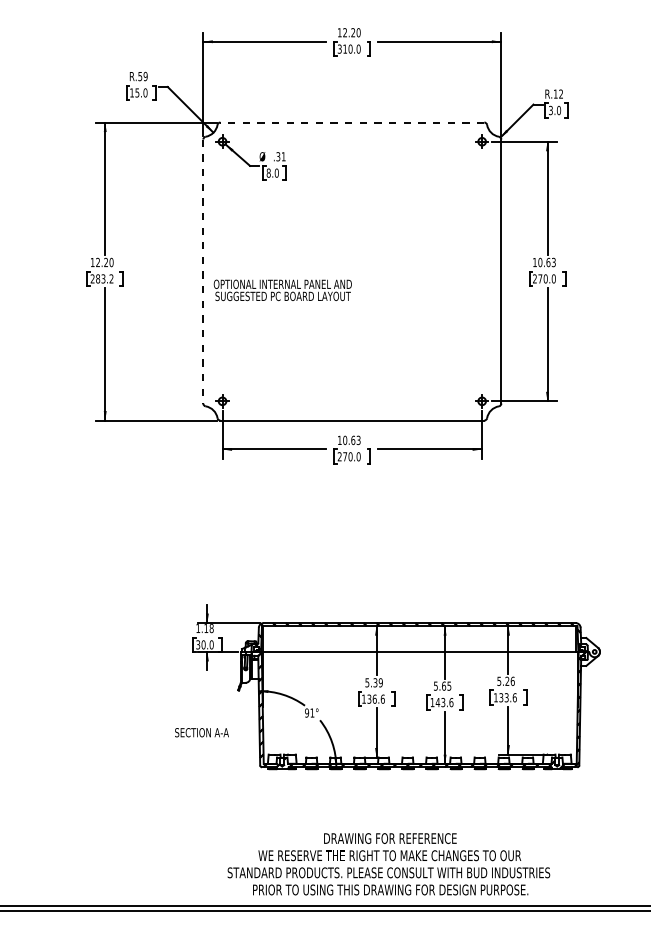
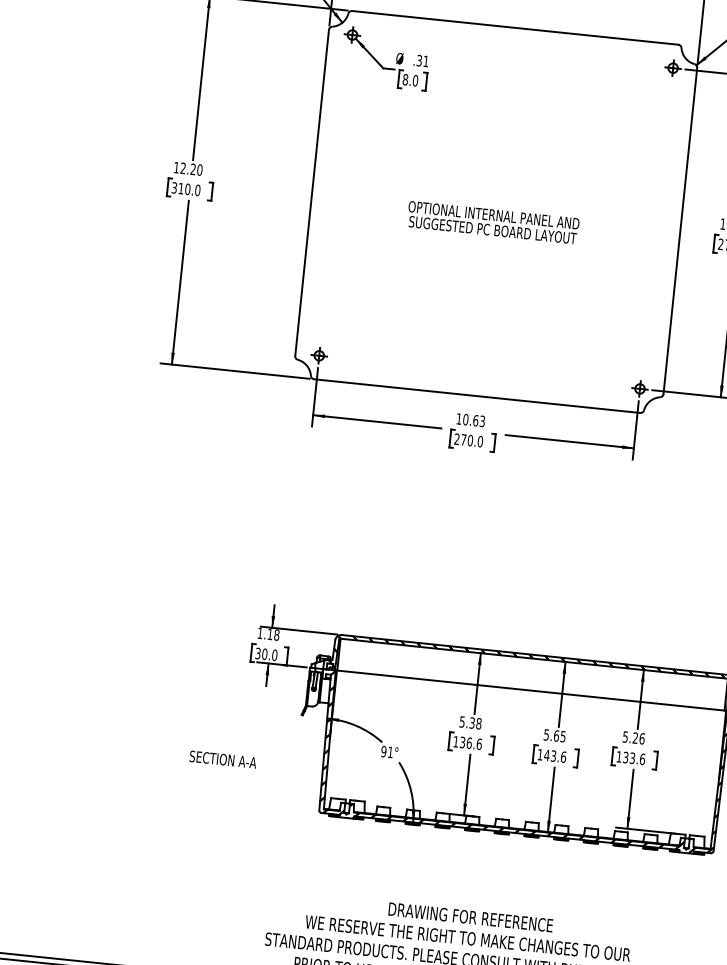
line: (352, 122) -> (515, 27), dashed -> solid
line: (203, 271) -> (312, 192), dashed -> solid
text: (101, 278) -> (185, 188), 283.2 -> 310.0
text: (282, 290) -> (492, 222), moved
text: (380, 682) -> (478, 723), 5.39 -> 5.38
text: (201, 732) -> (222, 759), moved

